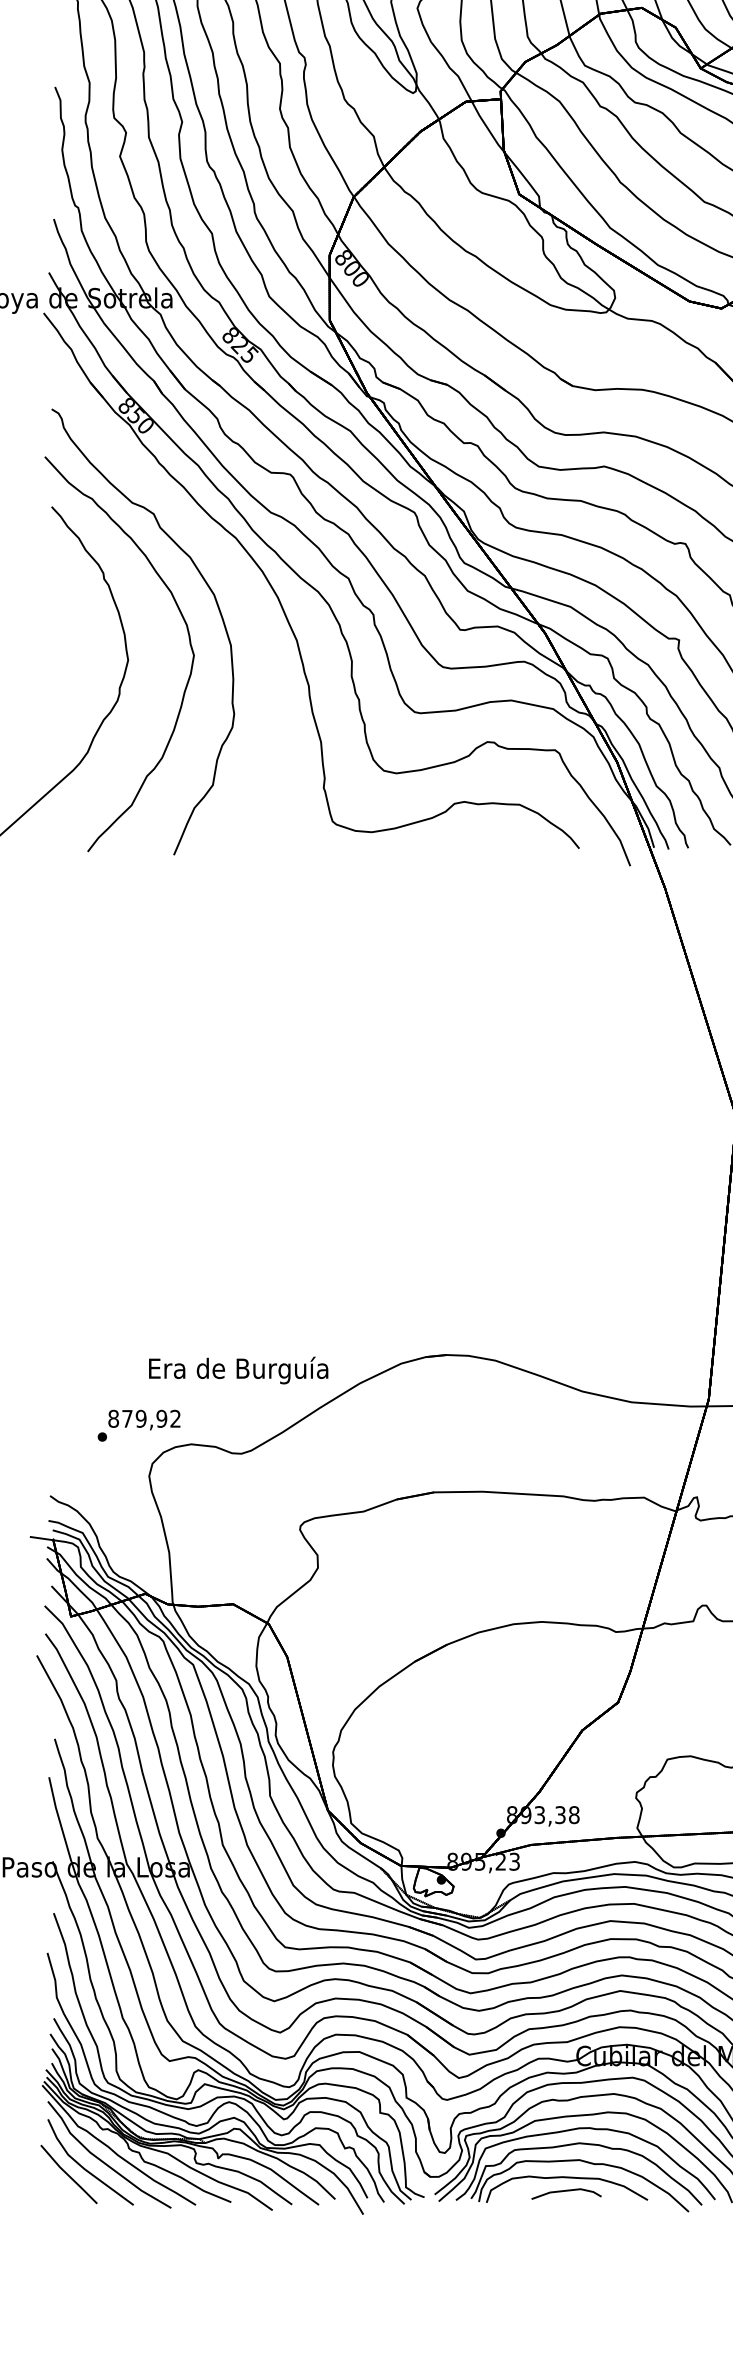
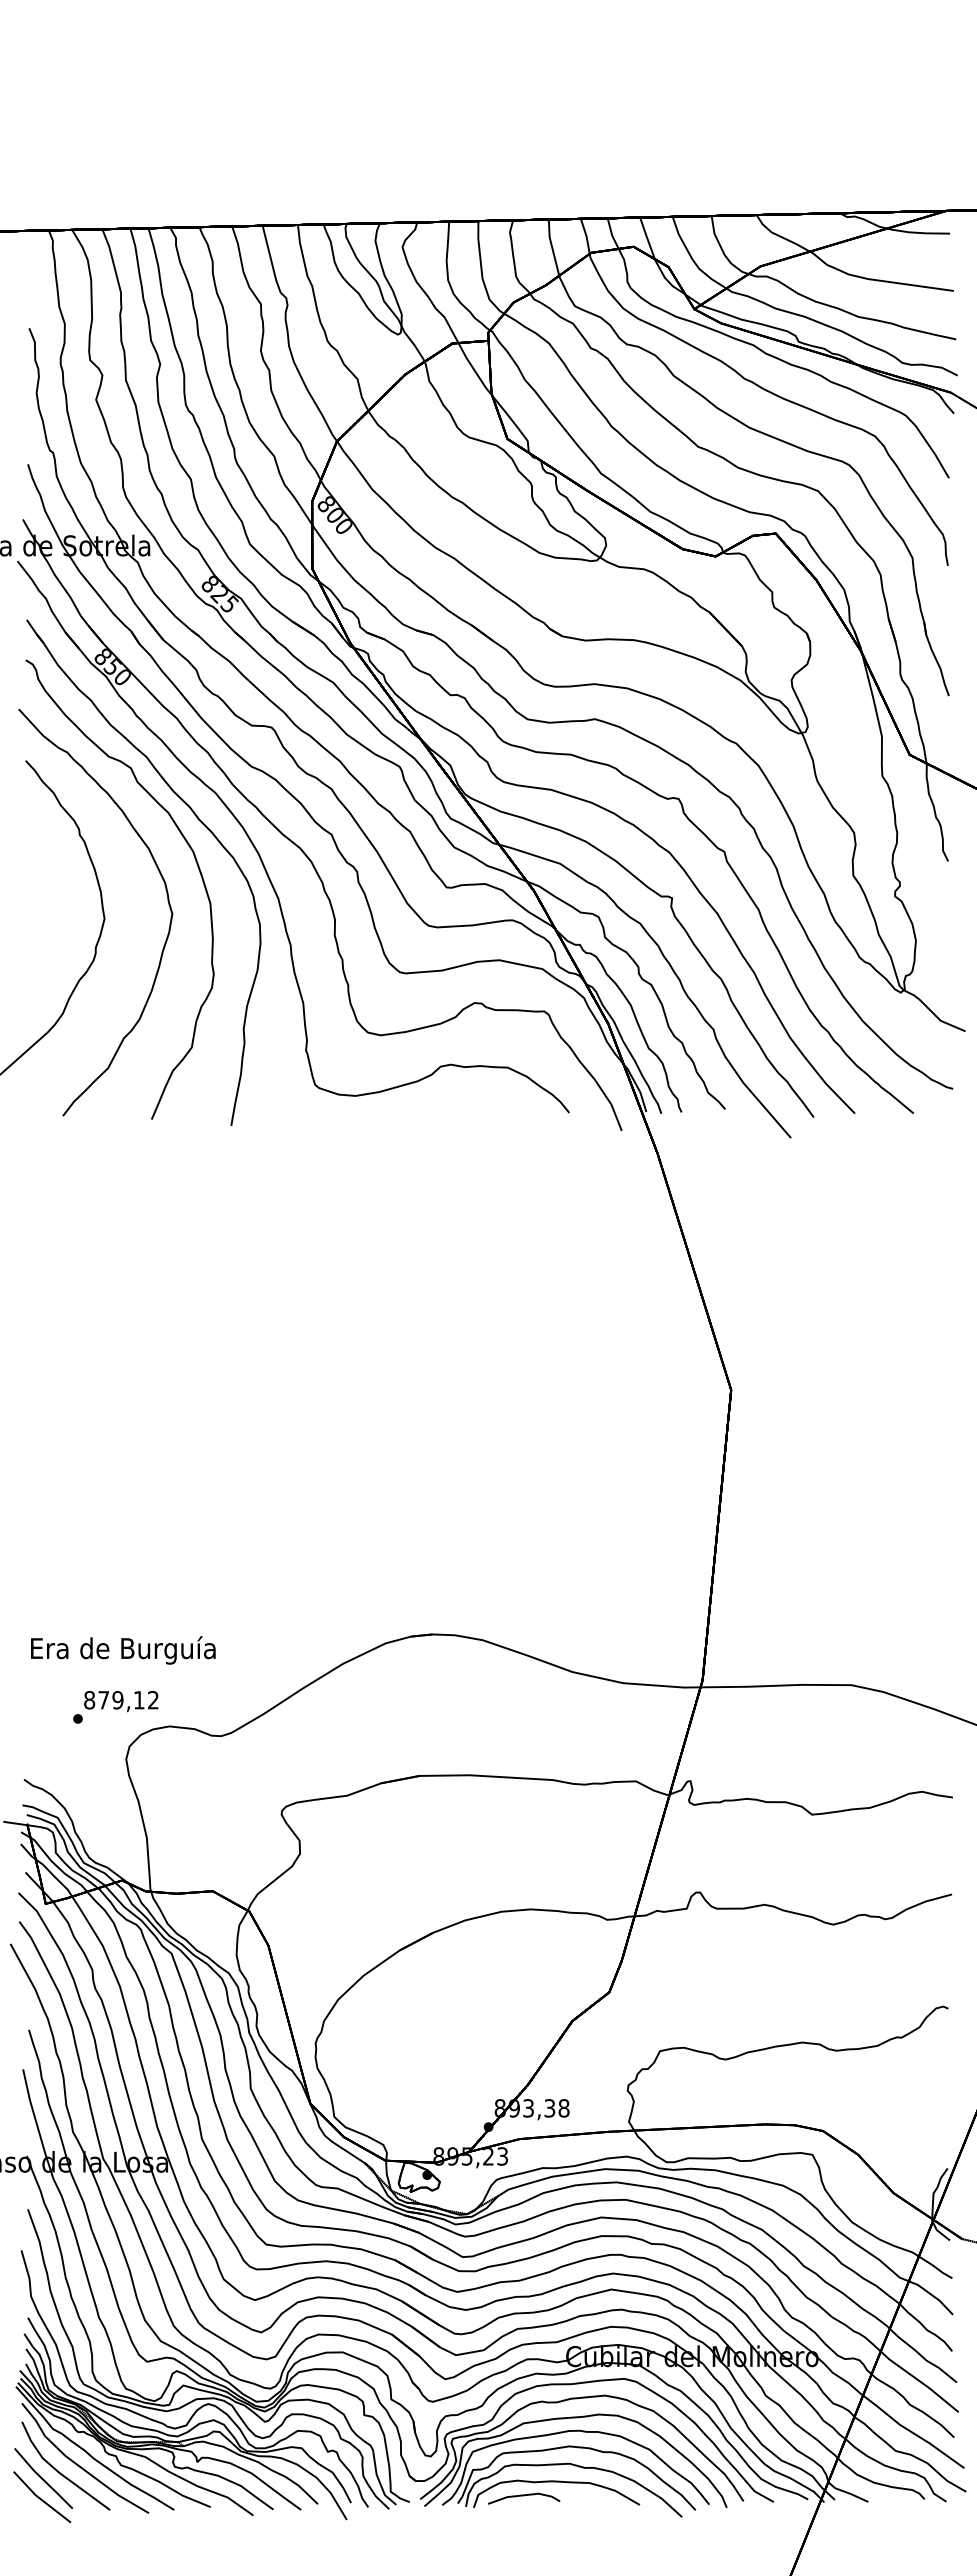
part: (218, 563) -> (197, 819), added
text: (238, 1370) -> (123, 1650), moved
text: (161, 1419) -> (138, 1700), 879,92 -> 879,12
line: (66, 2193) -> (41, 2498), added
part: (566, 2193) -> (524, 2498), moved

